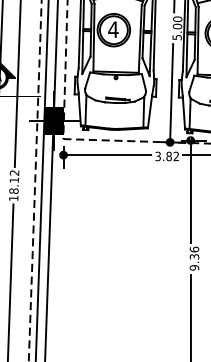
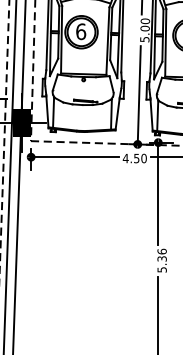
text: (113, 29) -> (81, 31), 4 -> 6
text: (167, 156) -> (135, 158), 3.82 -> 4.50
text: (193, 267) -> (161, 269), 9.36 -> 5.36

